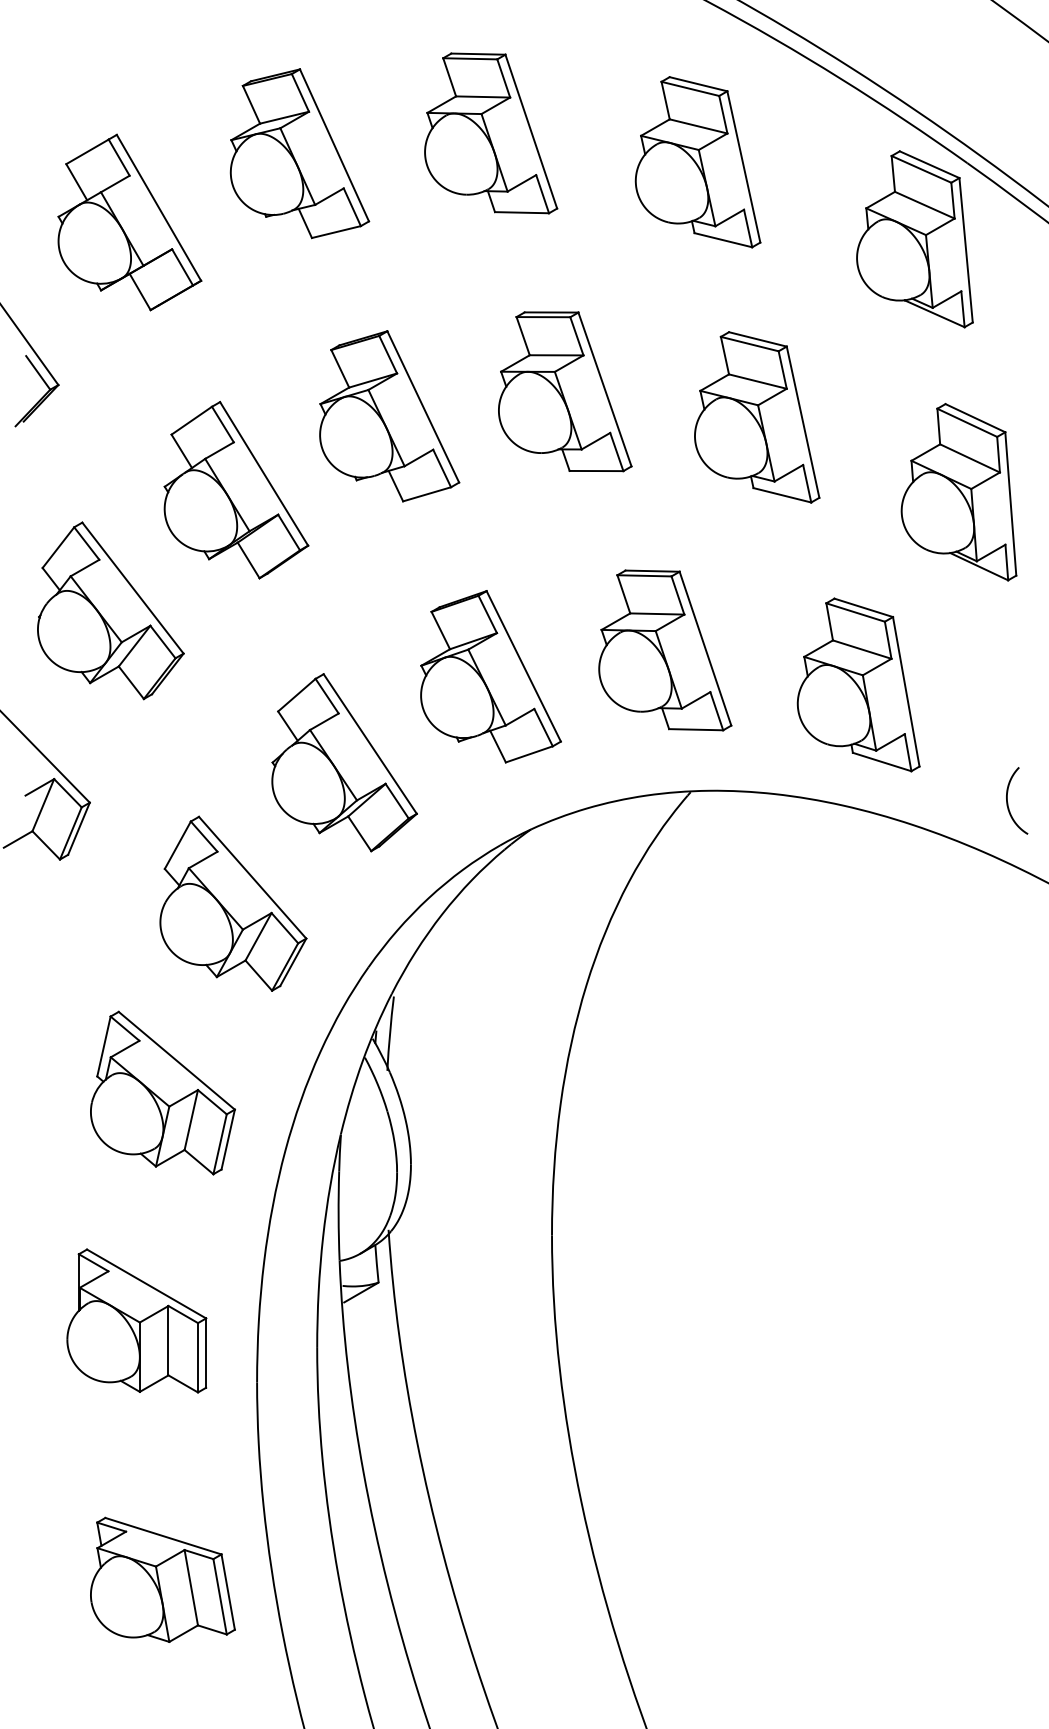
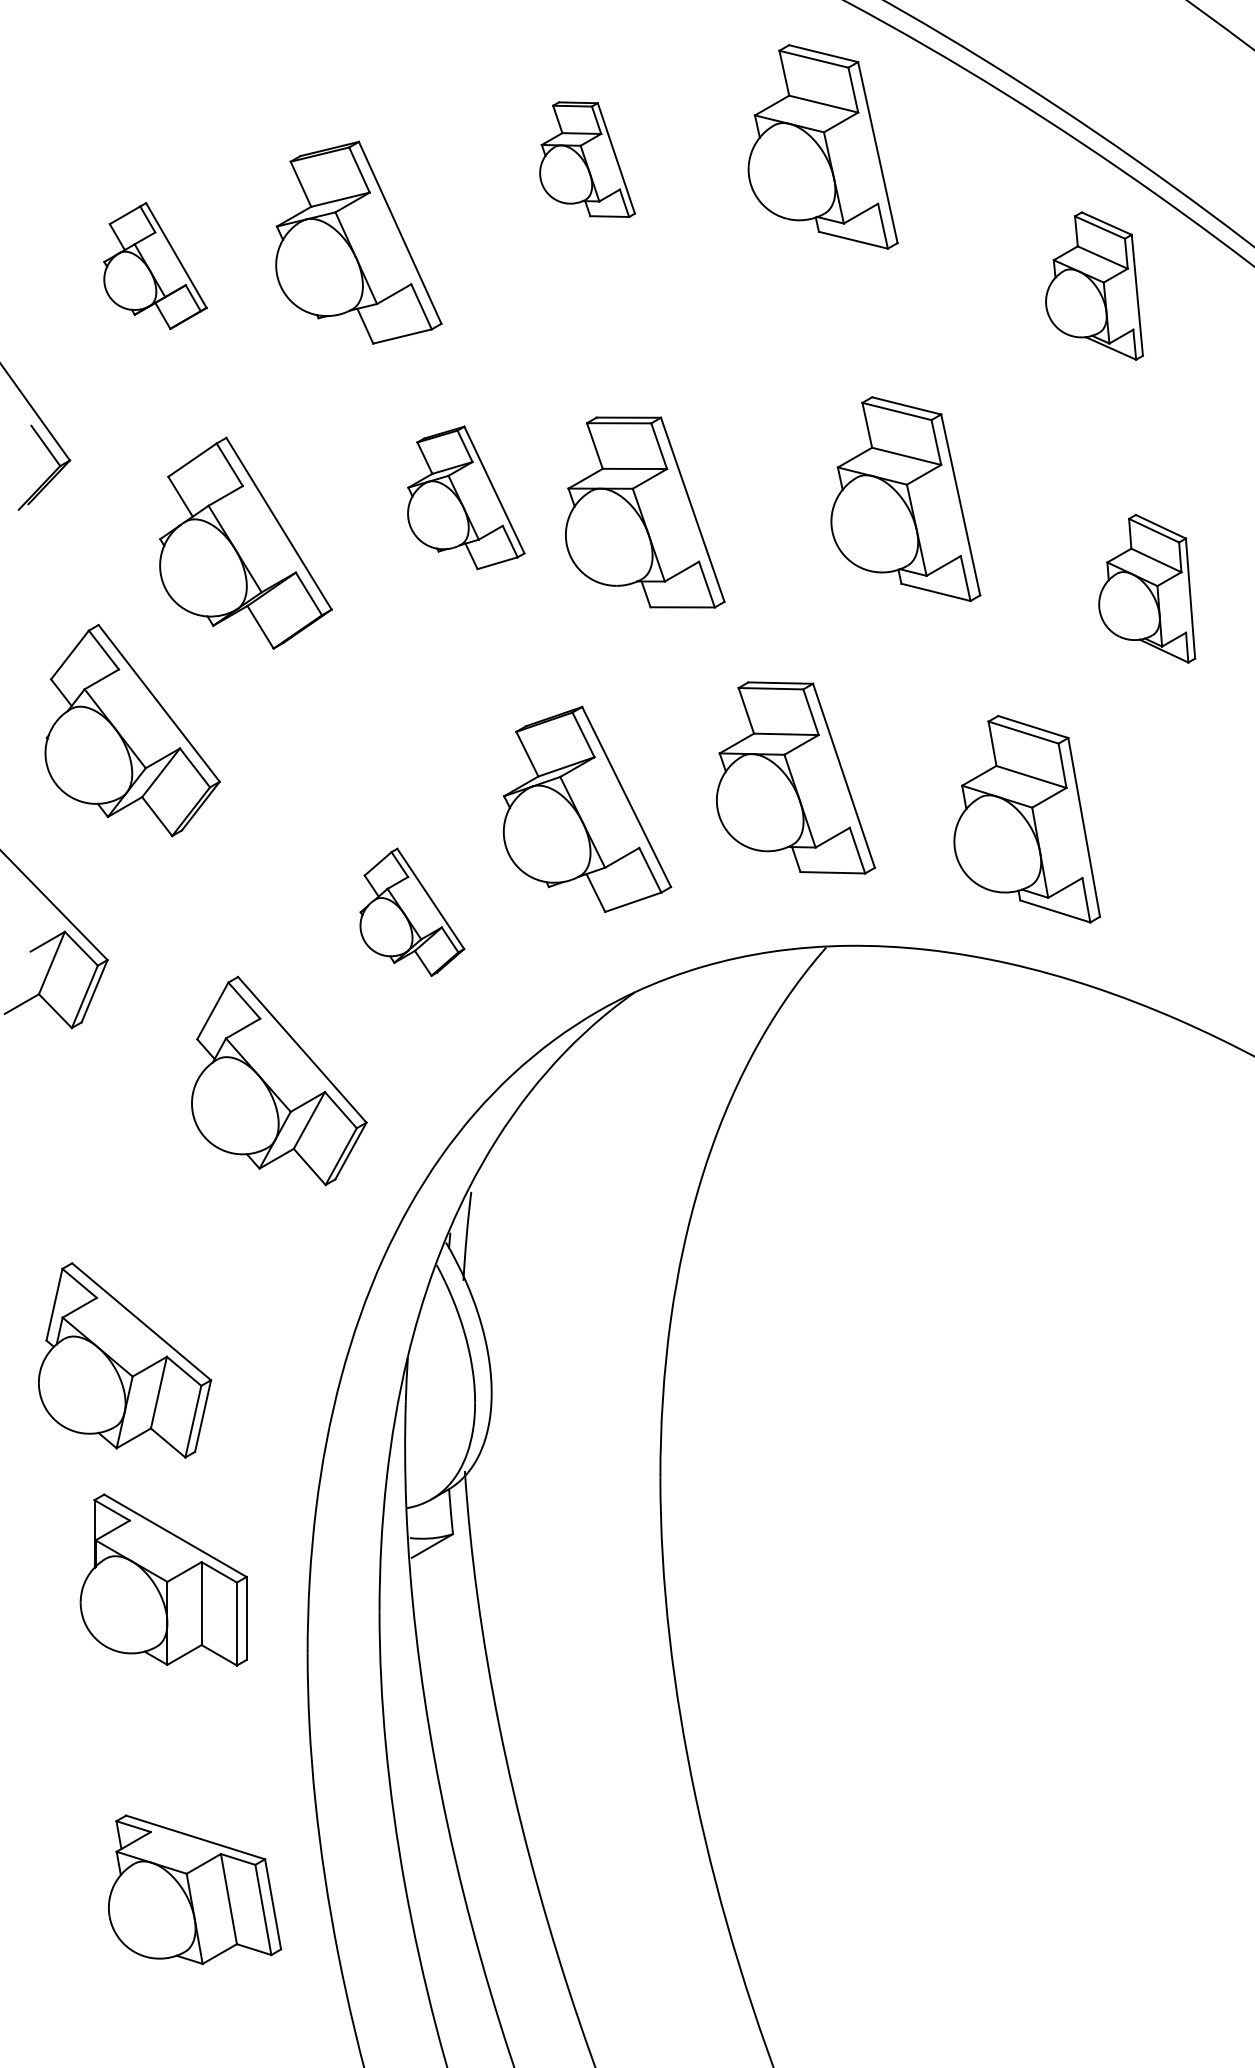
part: (491, 133) -> (587, 159), size x0.6
part: (299, 153) -> (358, 242), moved
part: (697, 161) -> (822, 146), moved
part: (129, 222) -> (155, 265), size x0.6
part: (914, 238) -> (1094, 285), size x0.7
part: (565, 391) -> (645, 512), moved
part: (389, 415) -> (466, 497), size x0.7
part: (236, 489) -> (245, 542), moved
part: (958, 492) -> (1146, 588), size x0.7
part: (344, 762) -> (412, 912), size x0.6
curve: (1007, 800) -> (1205, 957), removed
part: (163, 1093) -> (125, 1360), moved

